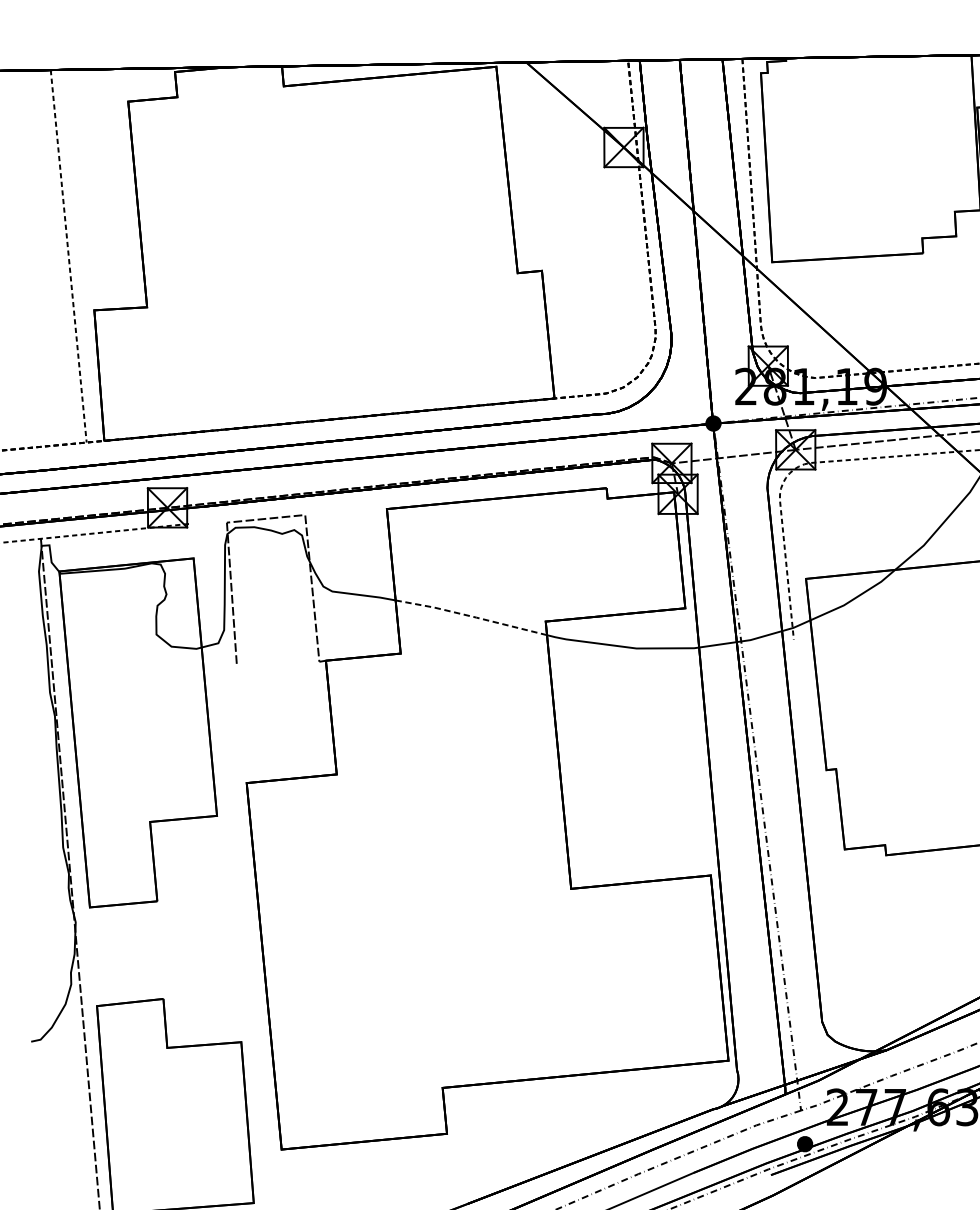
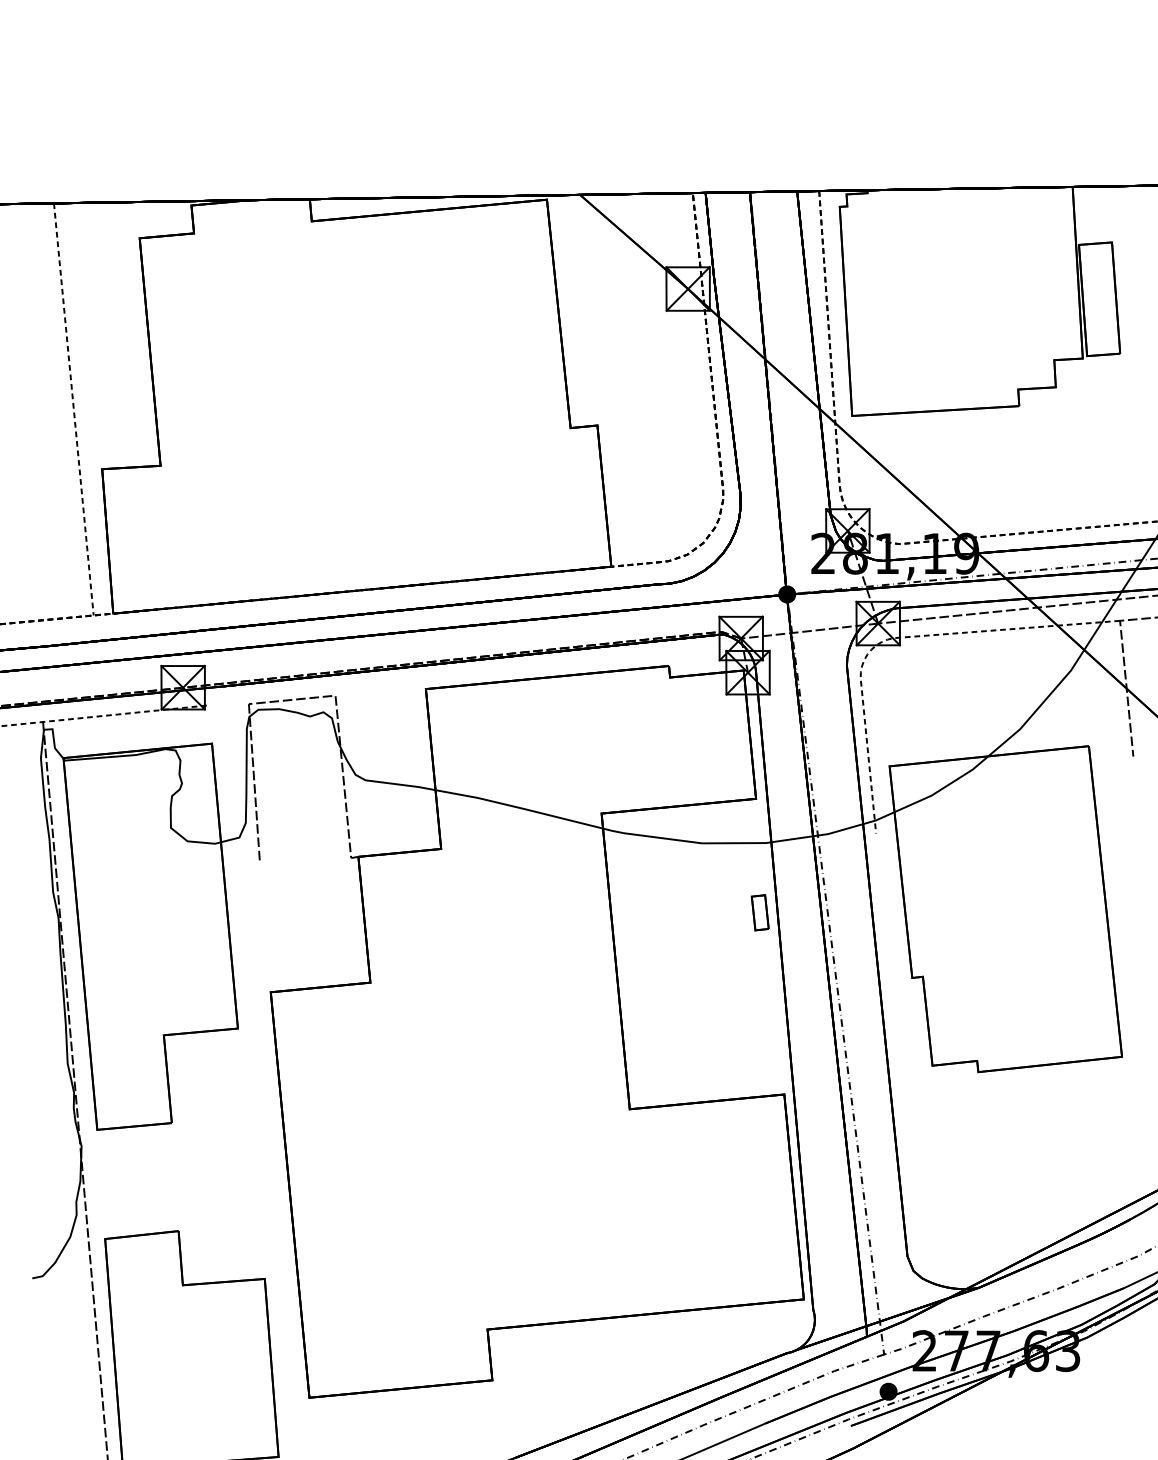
line: (471, 616) -> (519, 807), dashed -> solid
part: (688, 710) -> (759, 912), added

